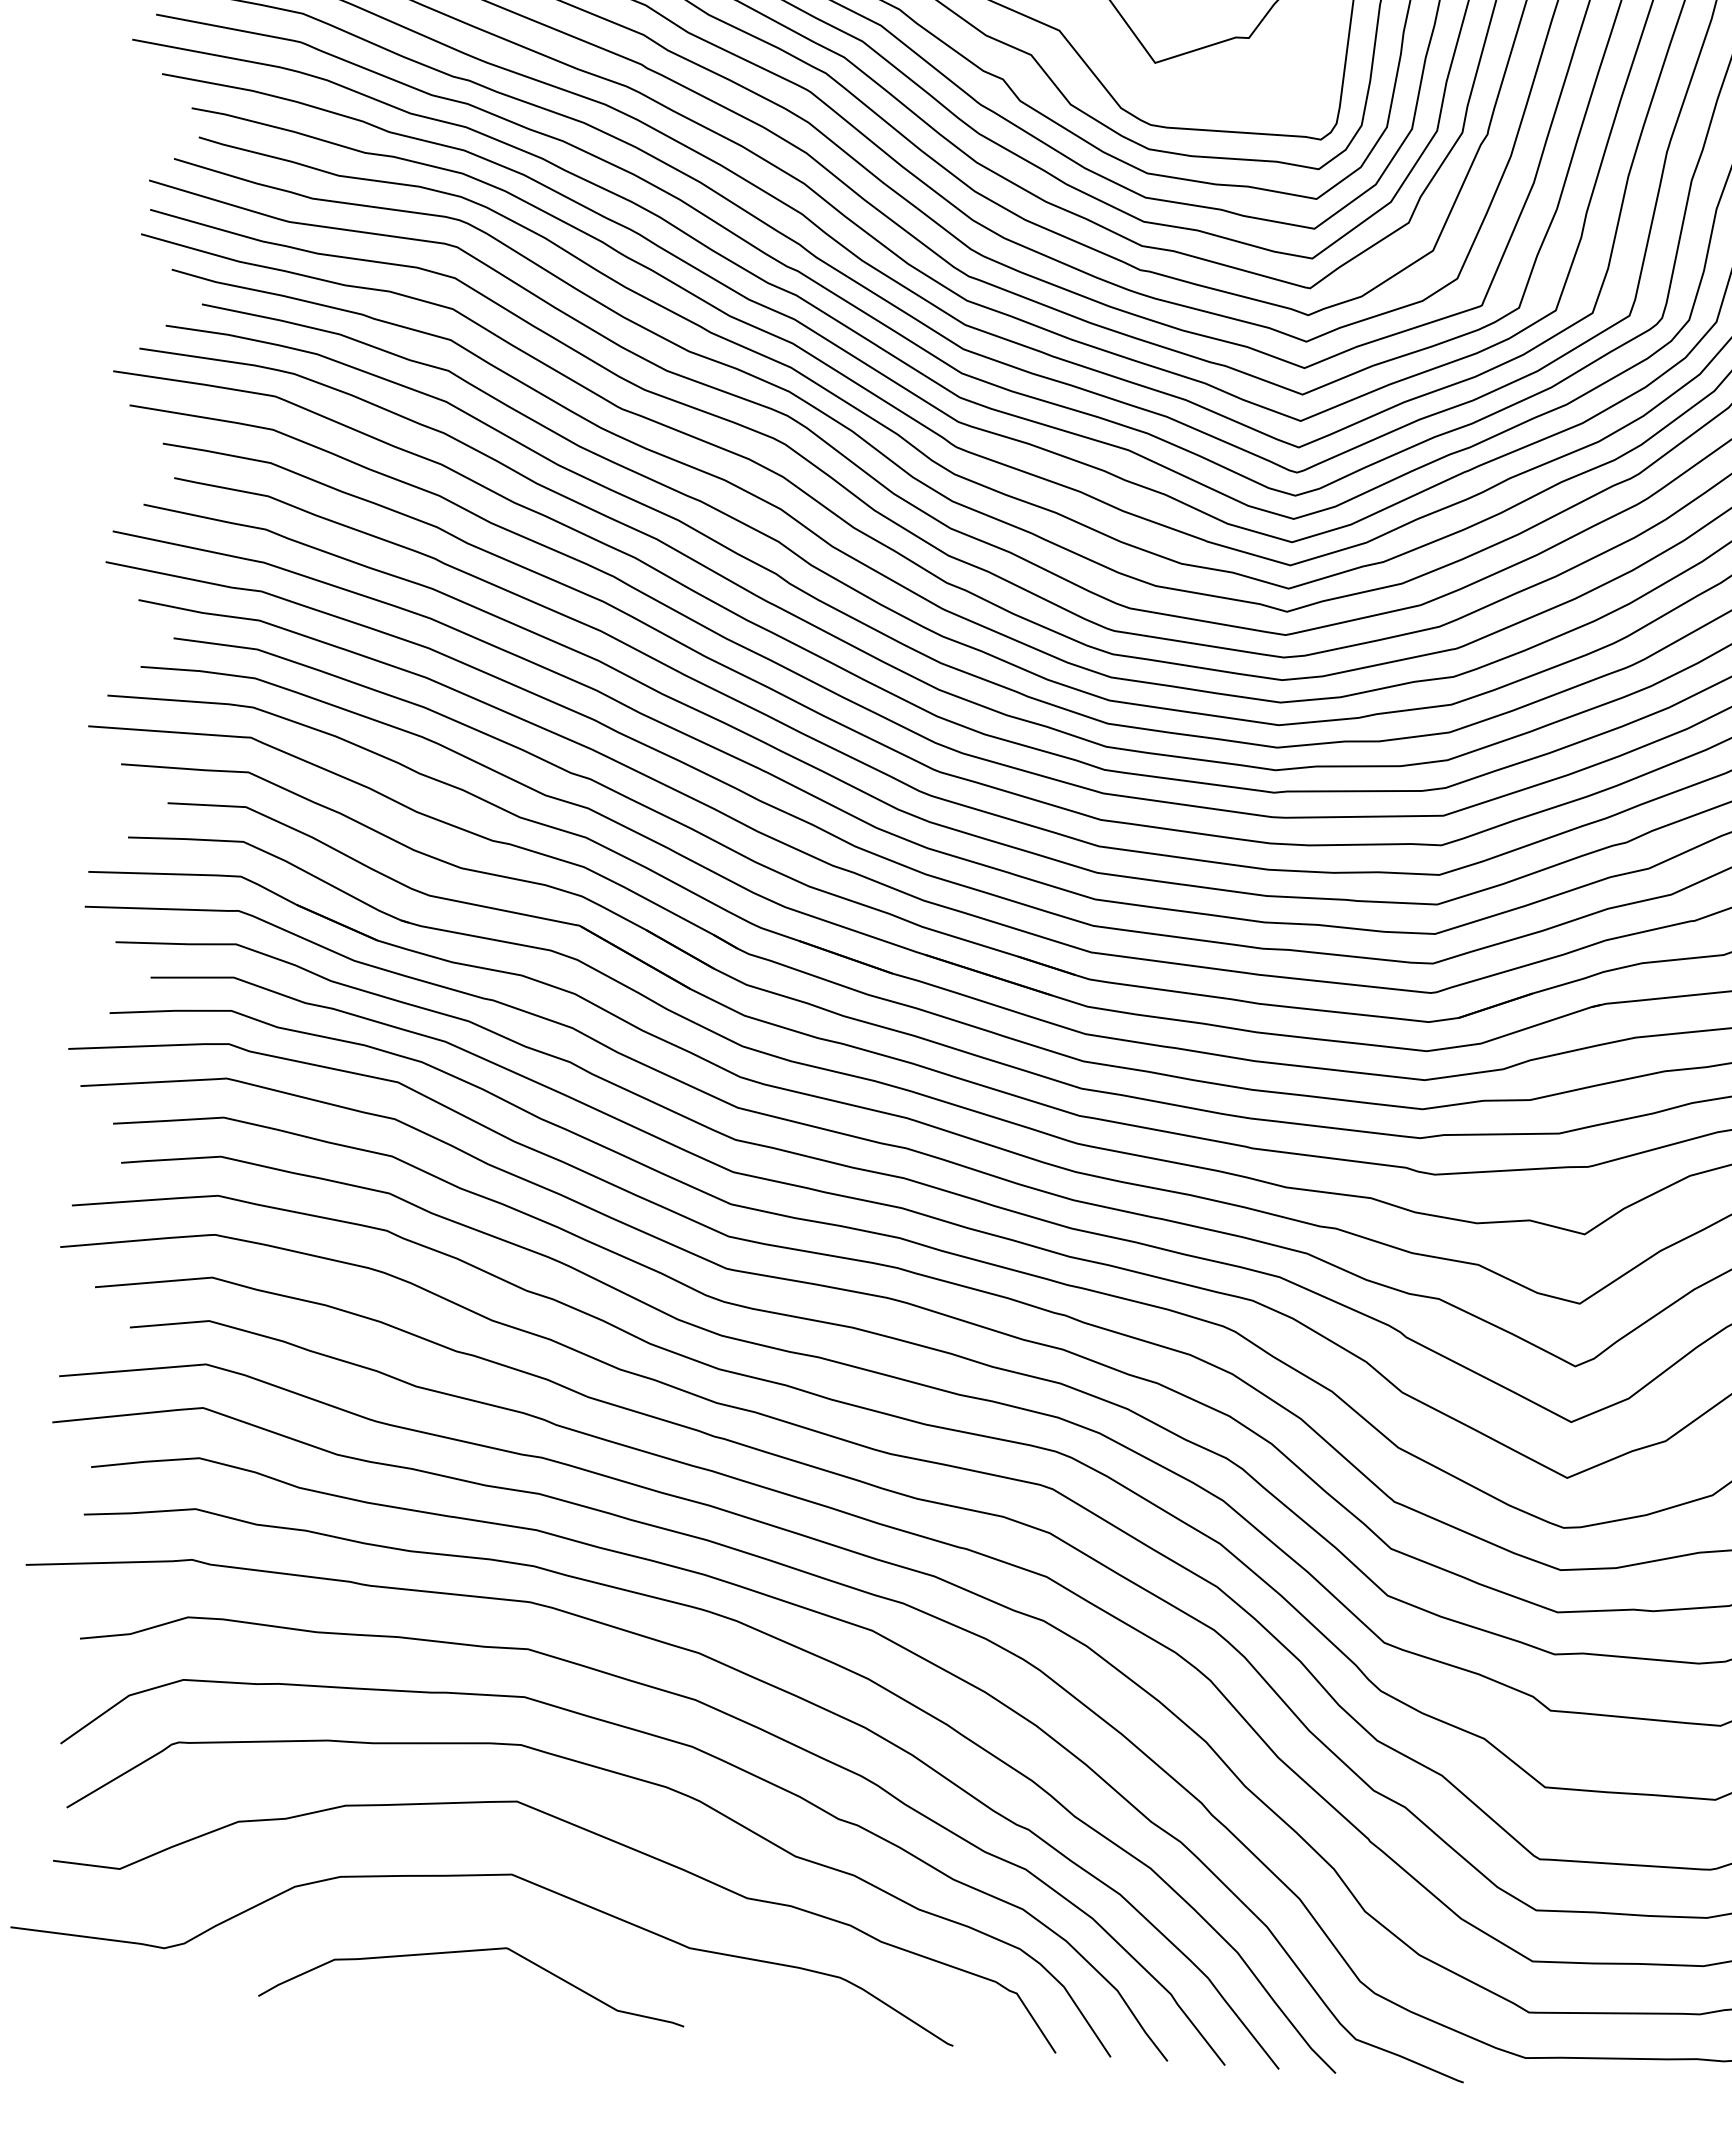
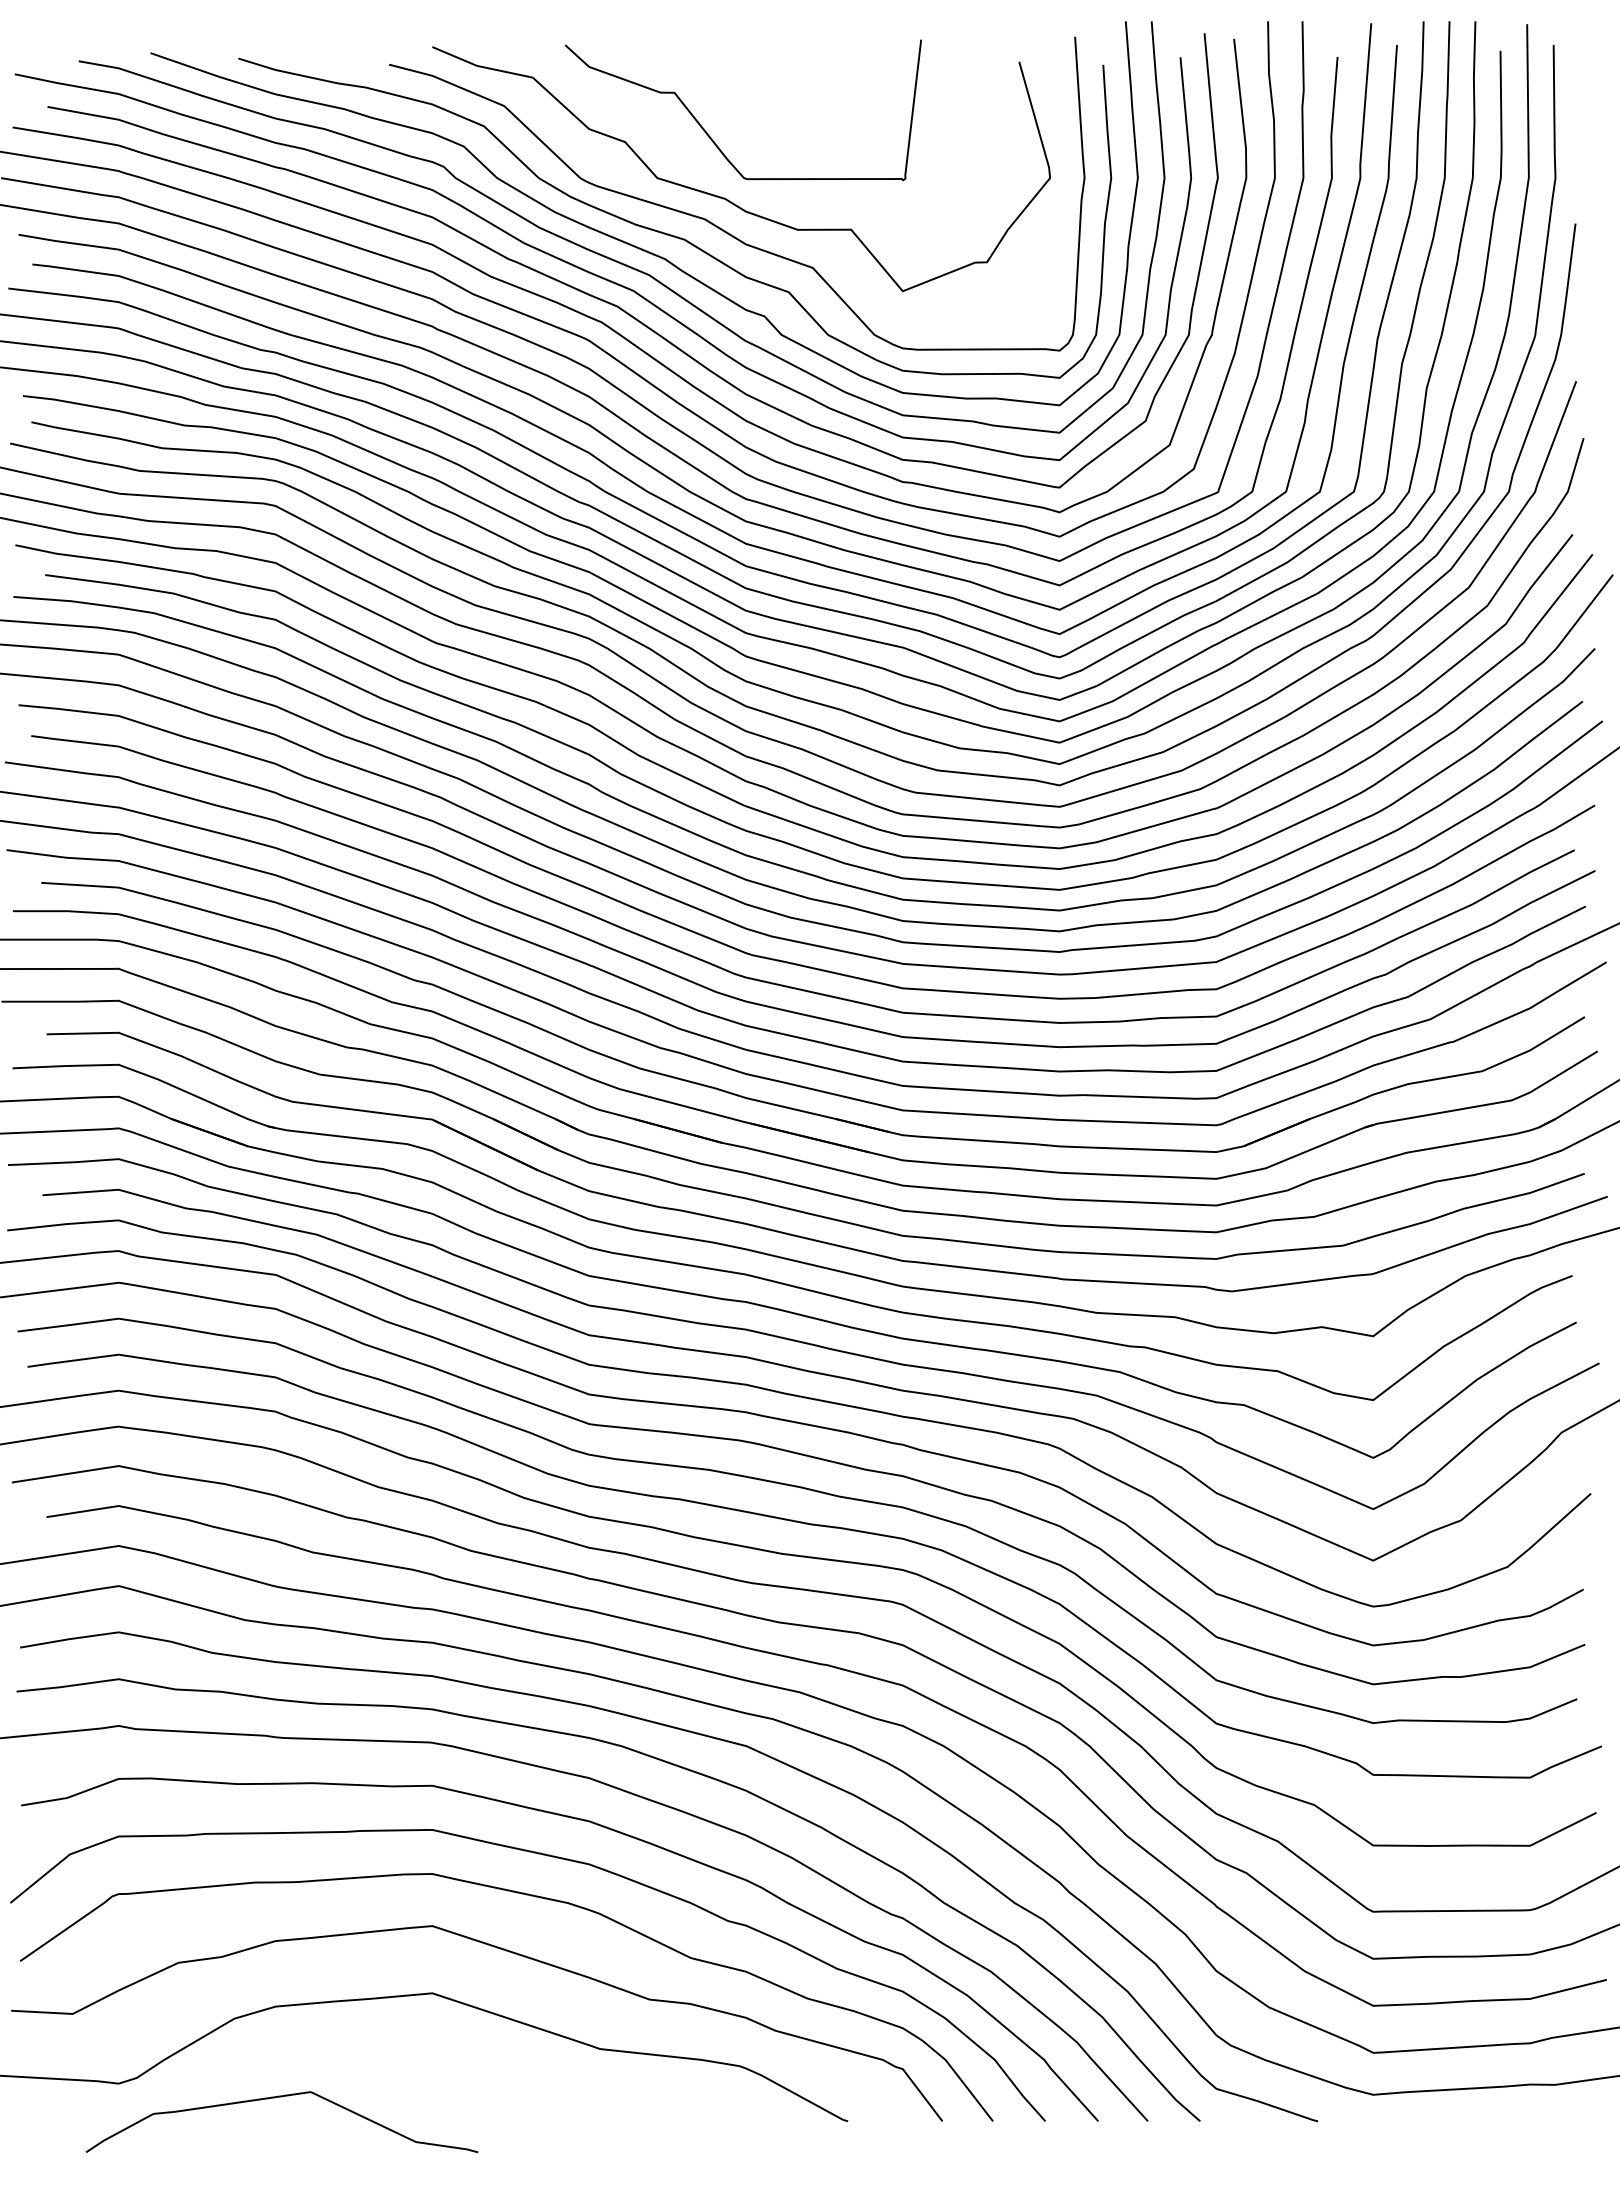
curve: (468, 1952) -> (275, 2098), moved

